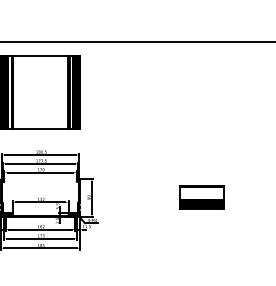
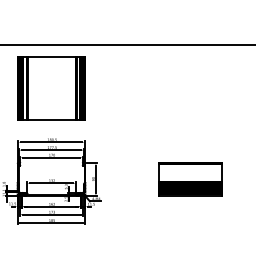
part: (201, 197) -> (190, 179), size x1.67

